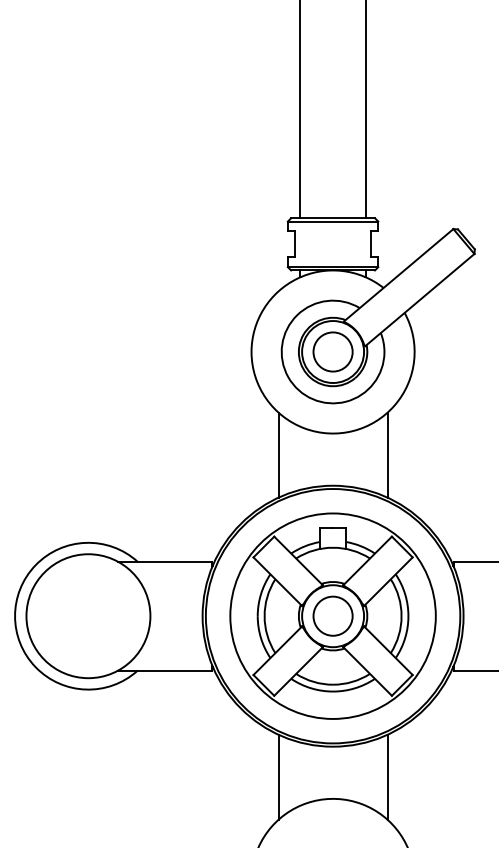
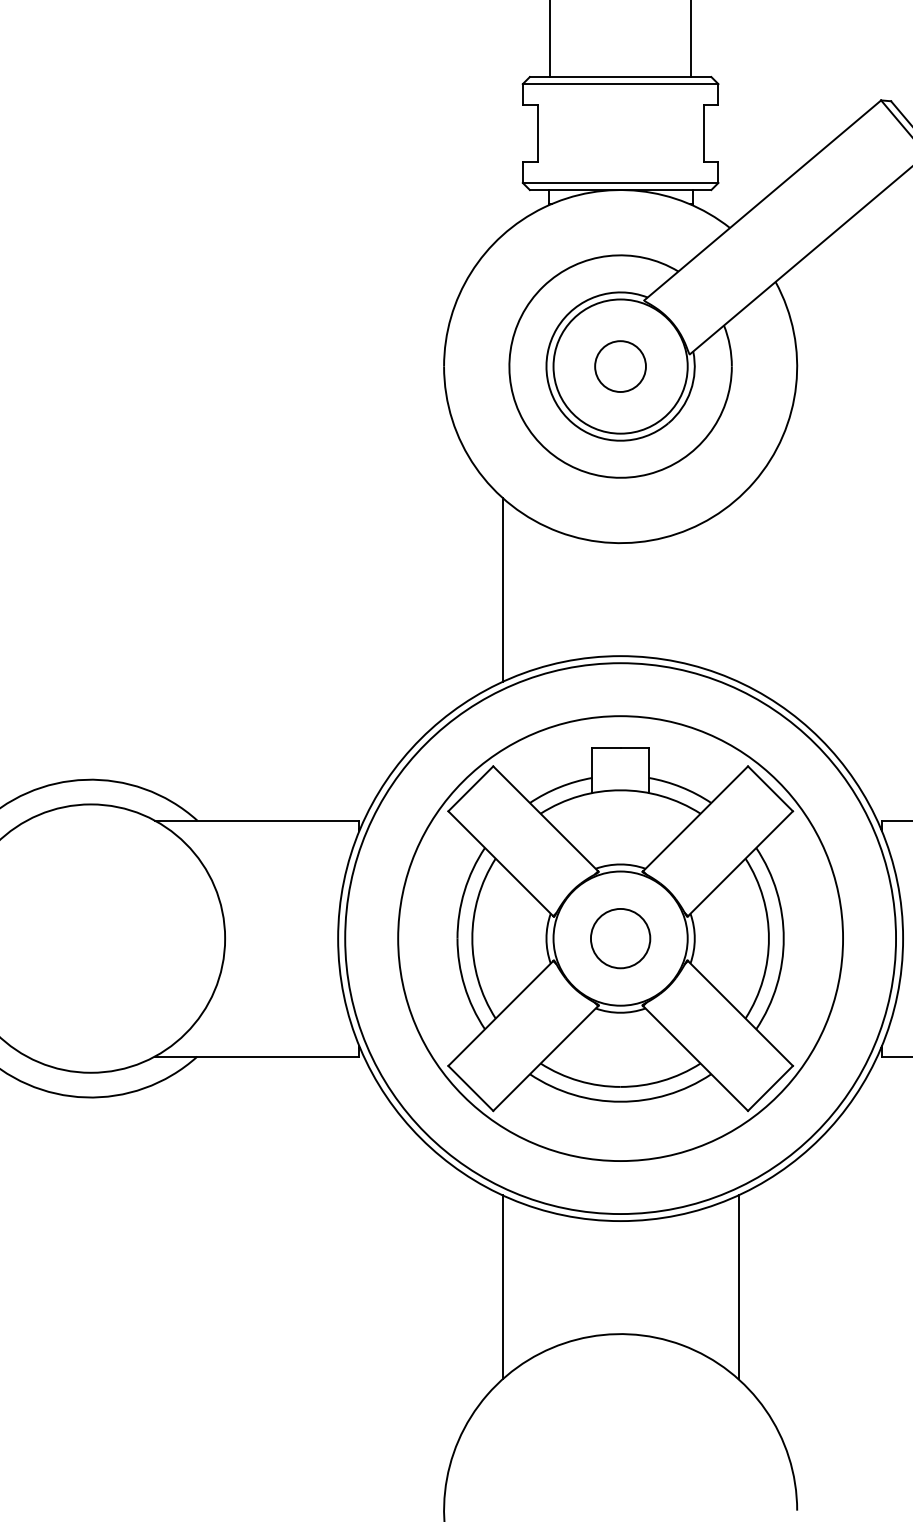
circle: (332, 351) -> (619, 365), size x0.6
line: (387, 454) -> (738, 588), removed
circle: (332, 615) -> (619, 937), size x0.7

